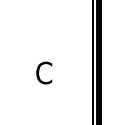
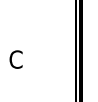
text: (43, 72) -> (15, 59), moved

